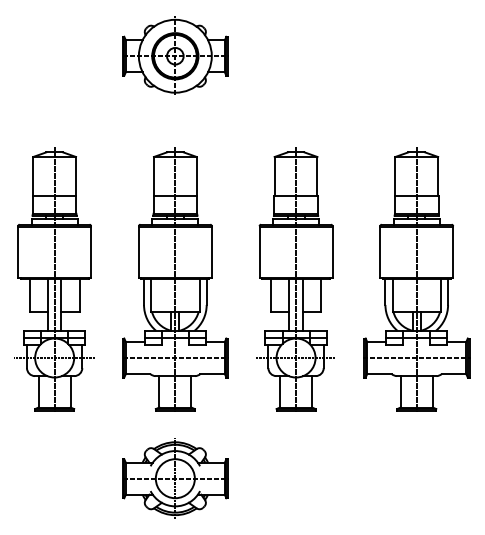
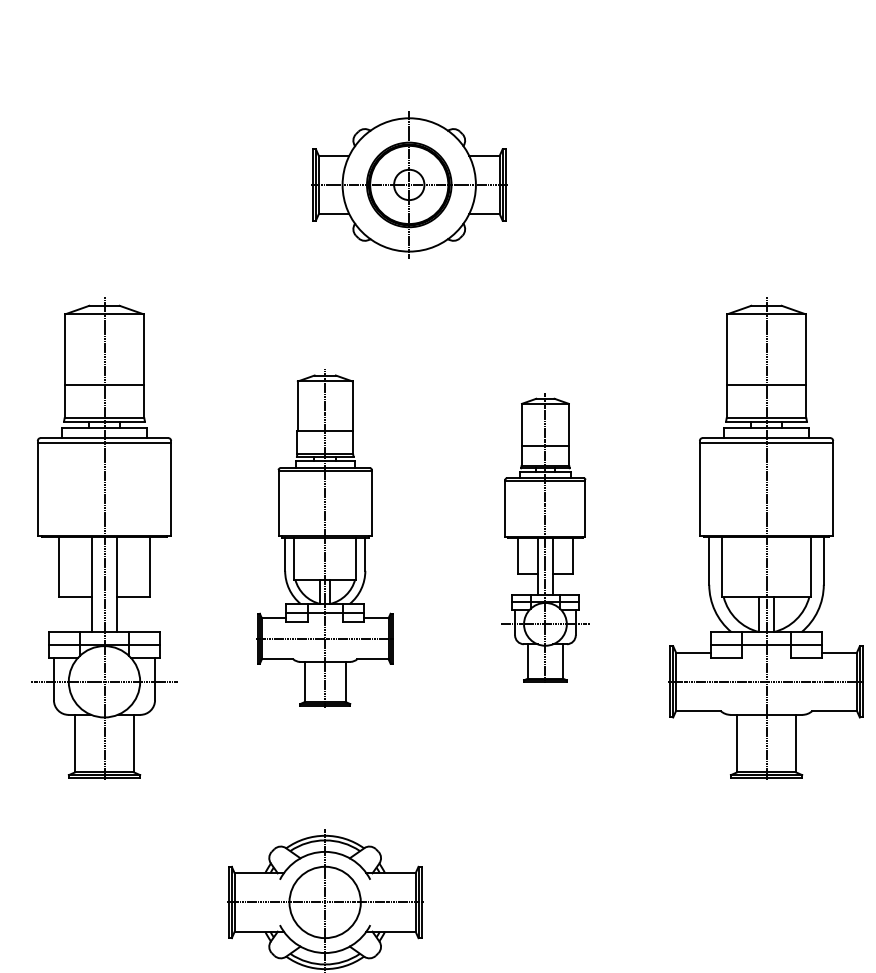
part: (175, 55) -> (409, 183), moved
part: (175, 279) -> (325, 538), size x0.7
part: (295, 279) -> (544, 538), size x0.6

